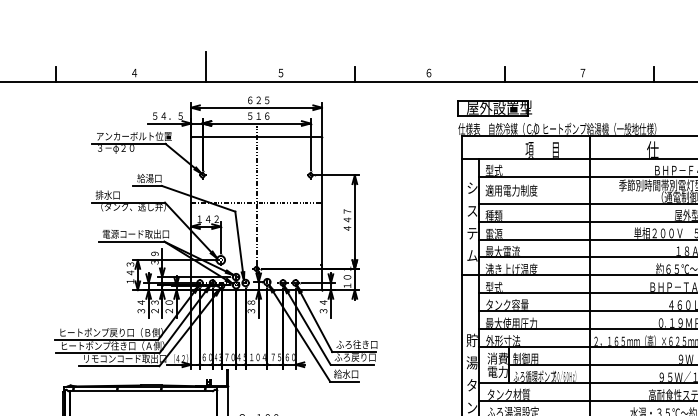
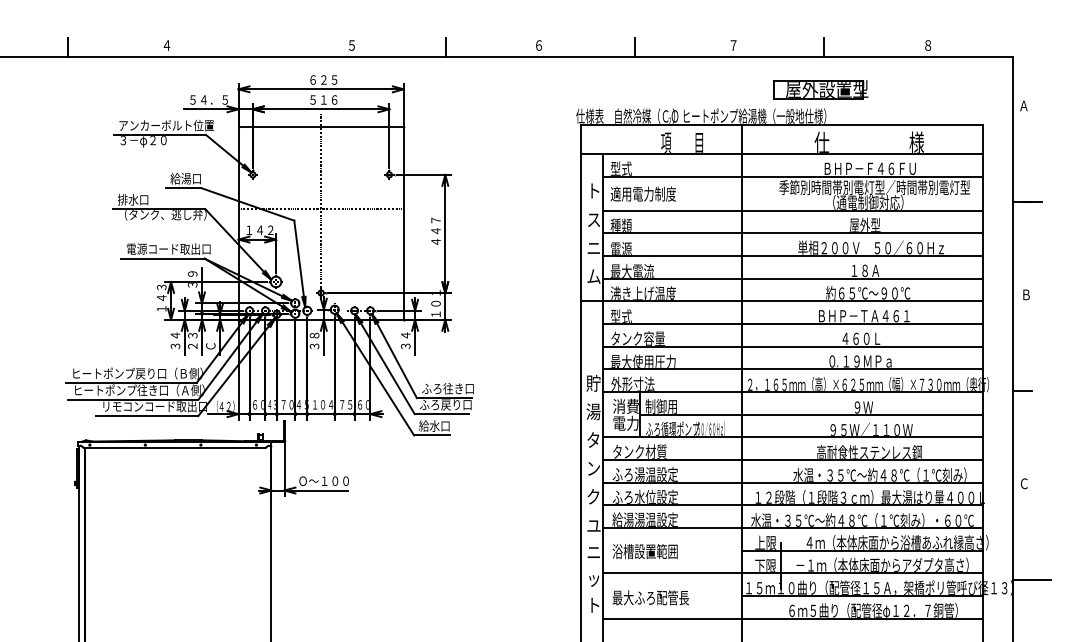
line: (206, 66) -> (257, 37), removed
part: (494, 107) -> (820, 89), moved
text: (472, 187) -> (594, 190), シ -> ト
text: (472, 233) -> (593, 248), テ -> ニ
text: (169, 306) -> (210, 340), ２０ -> Ｃ

